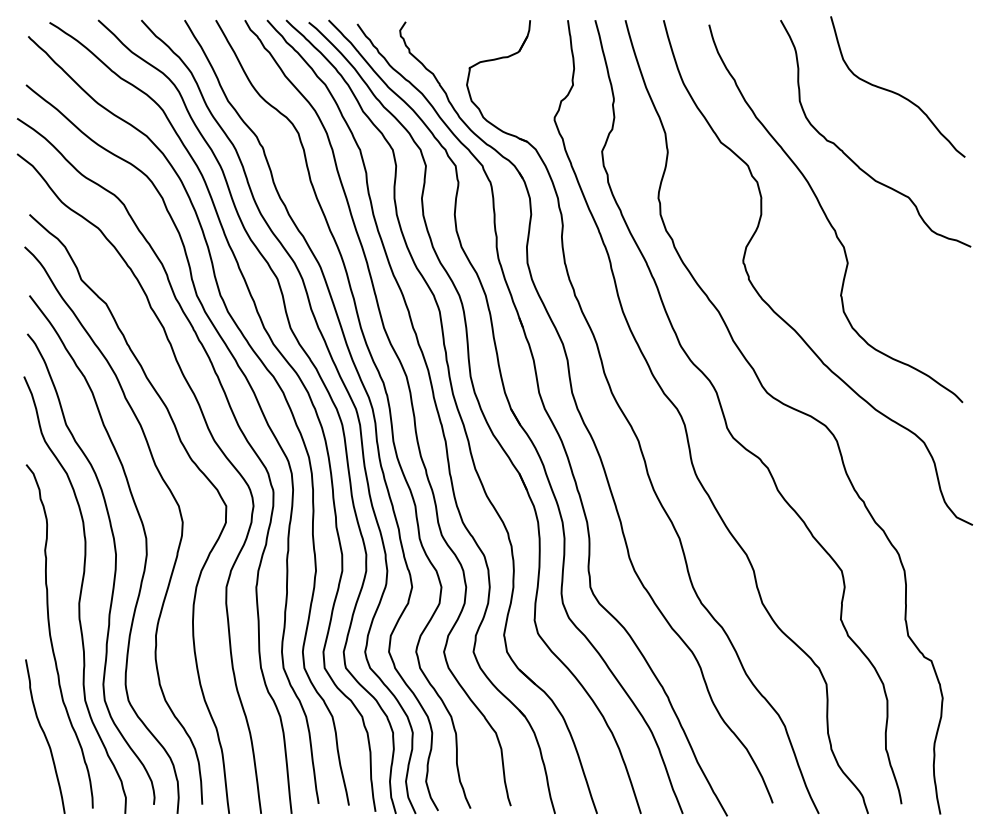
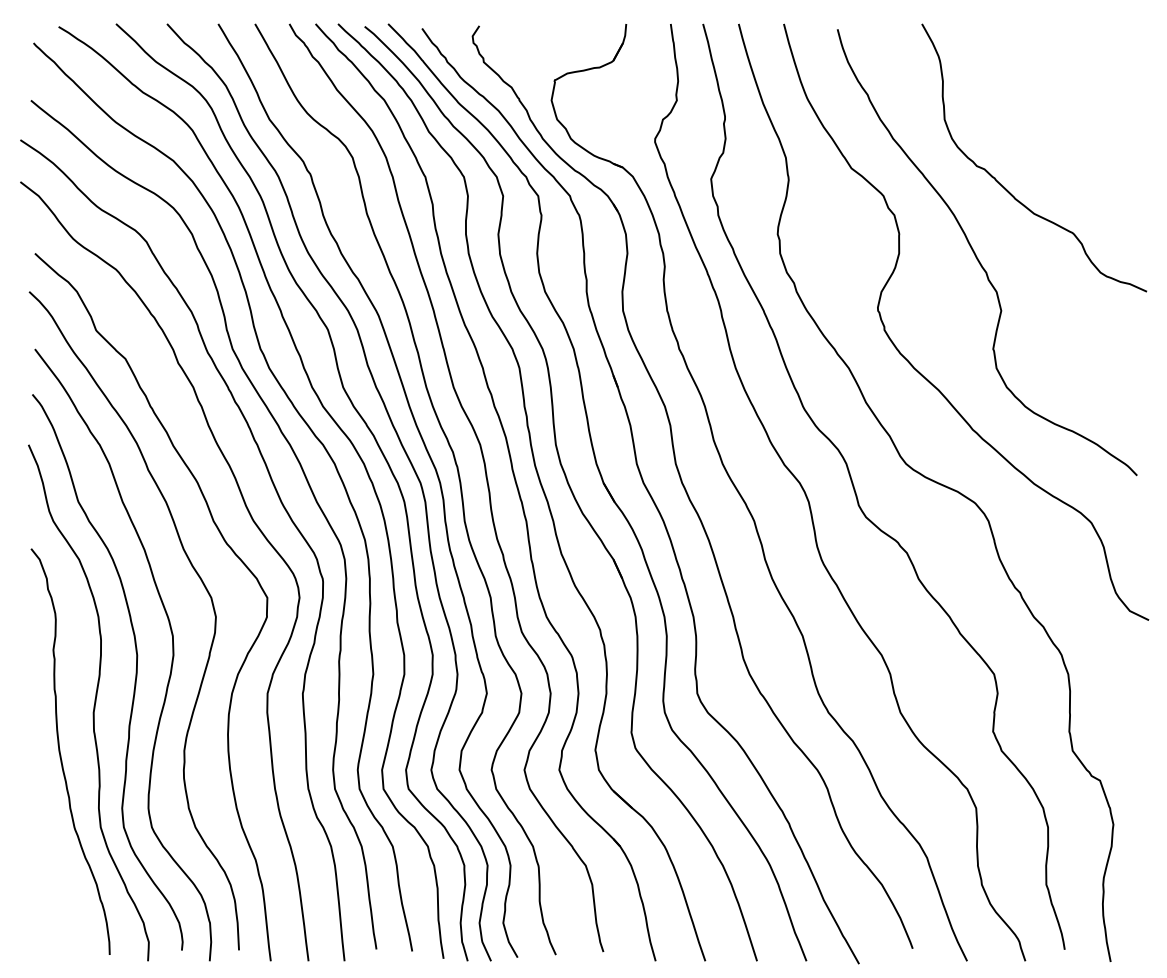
curve: (894, 91) -> (1056, 108), removed
curve: (45, 736) -> (53, 869), removed

